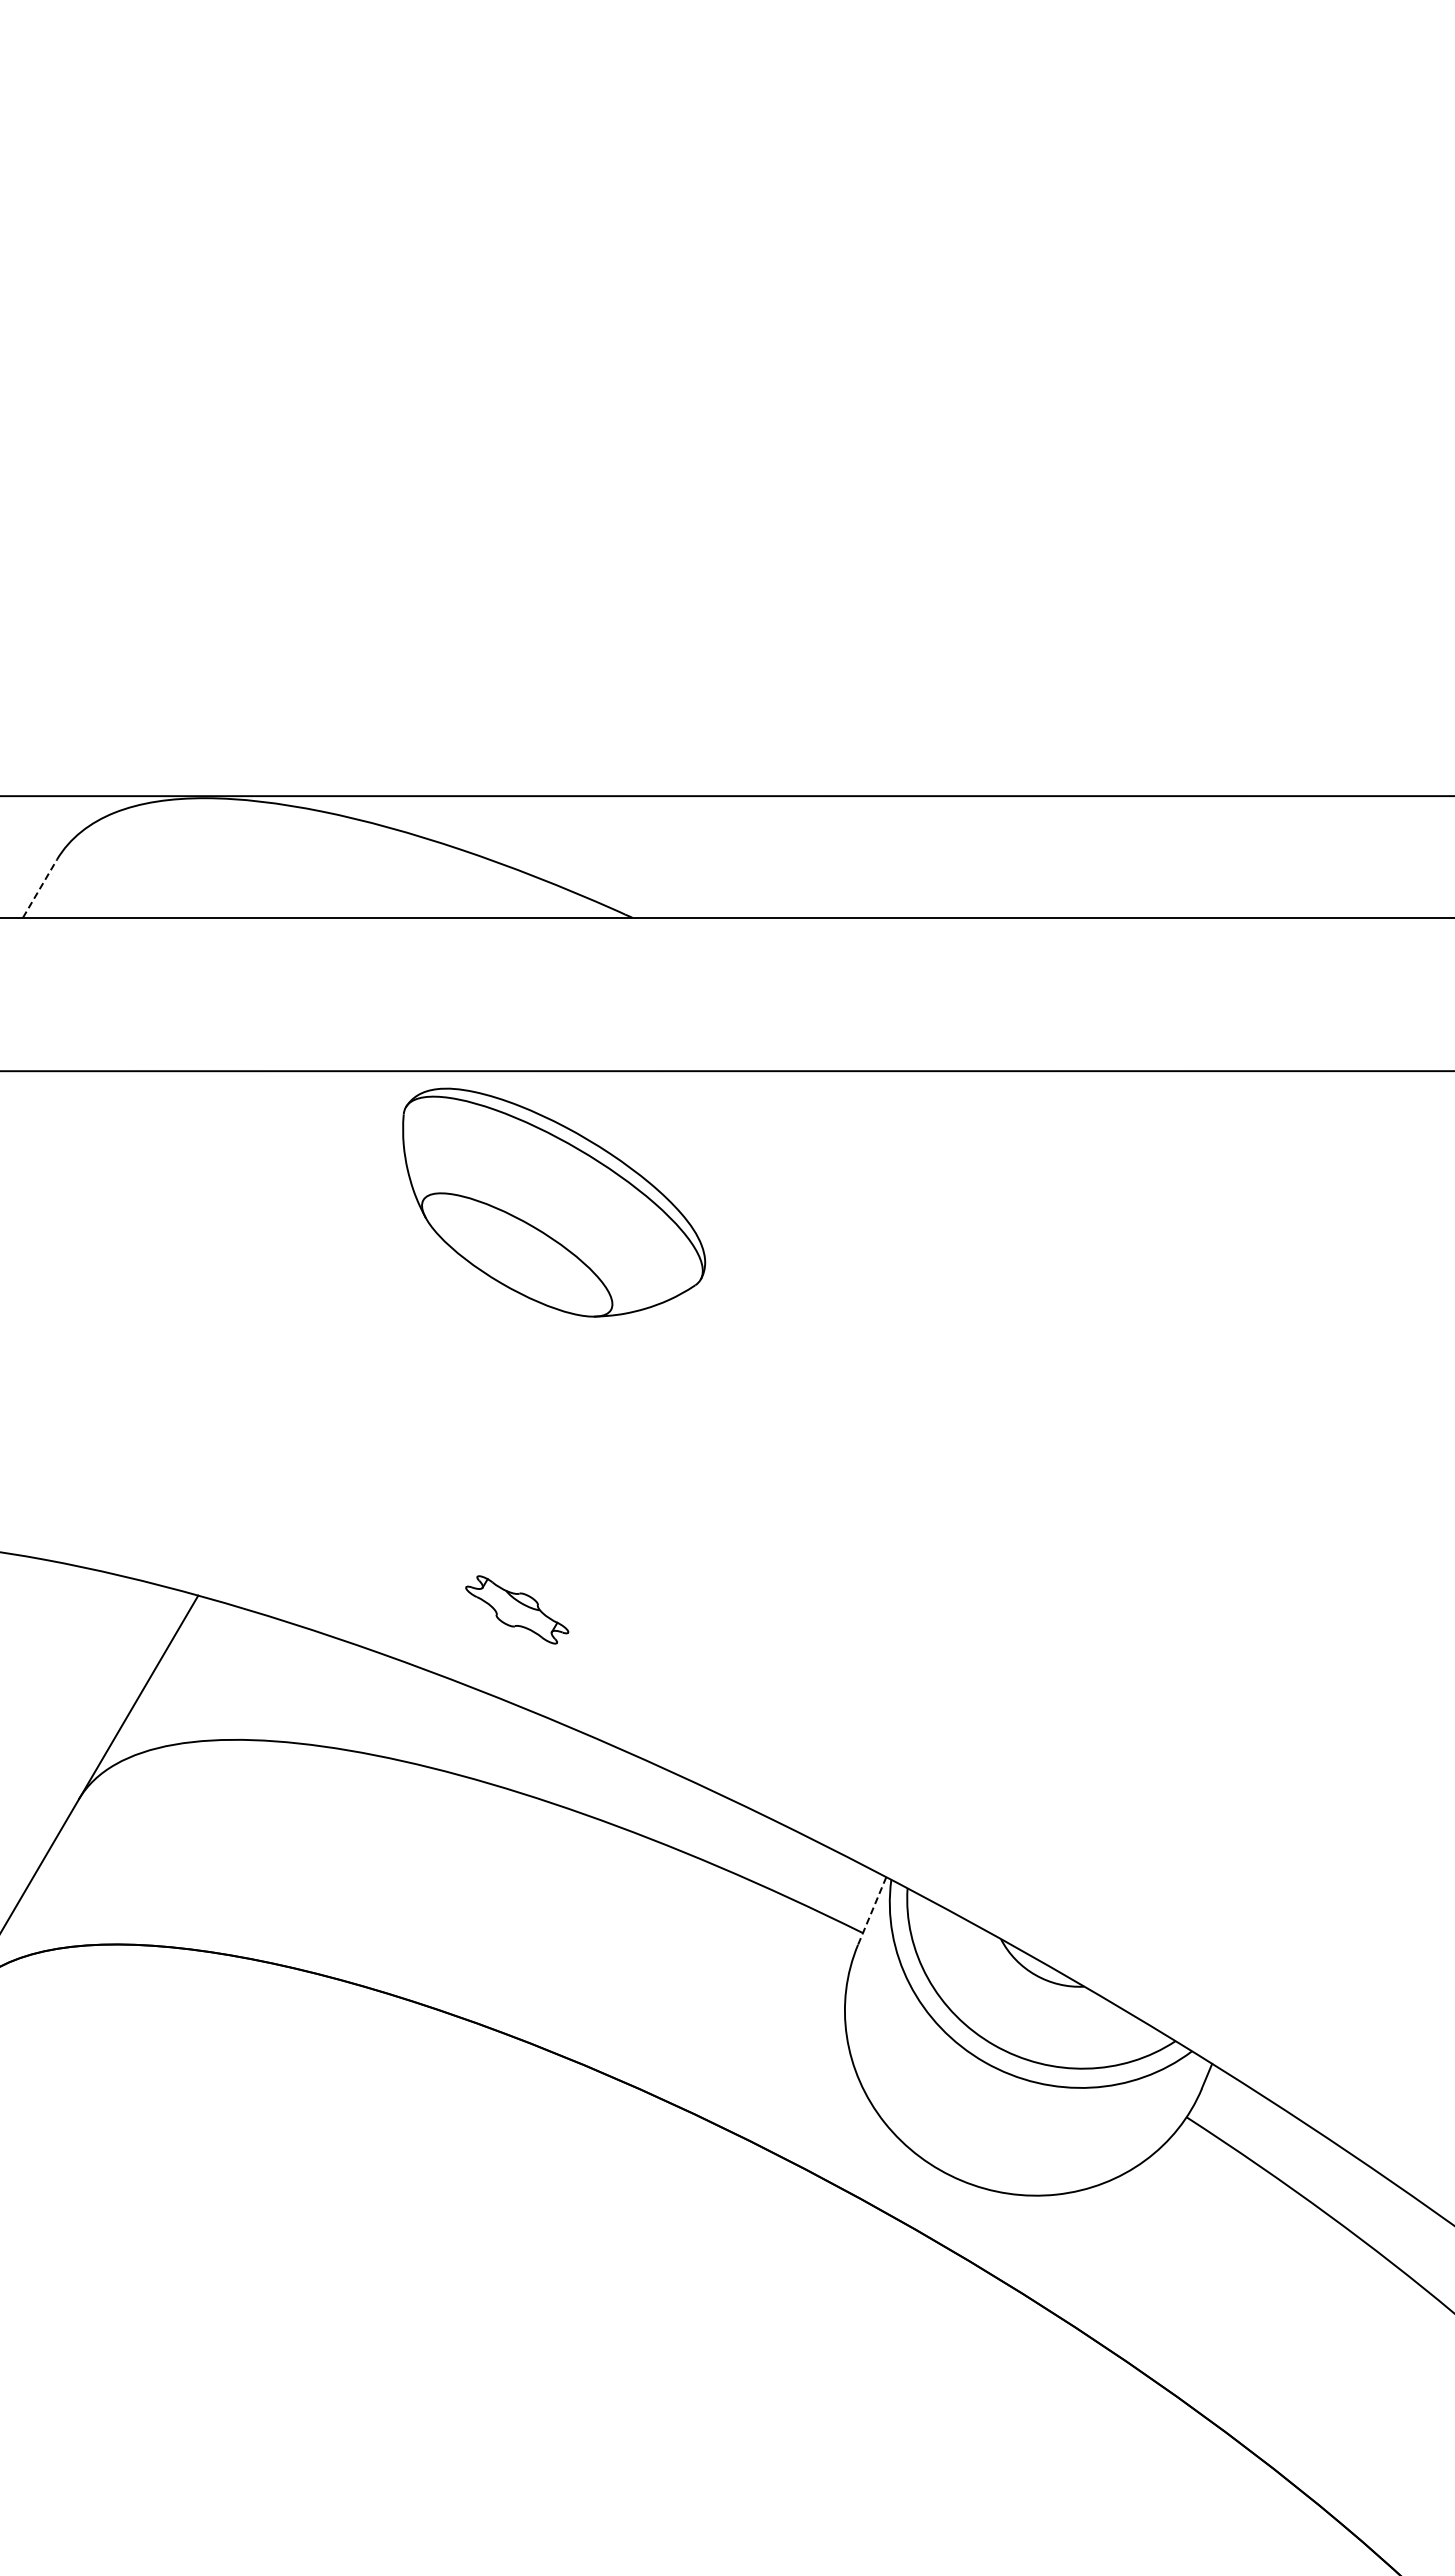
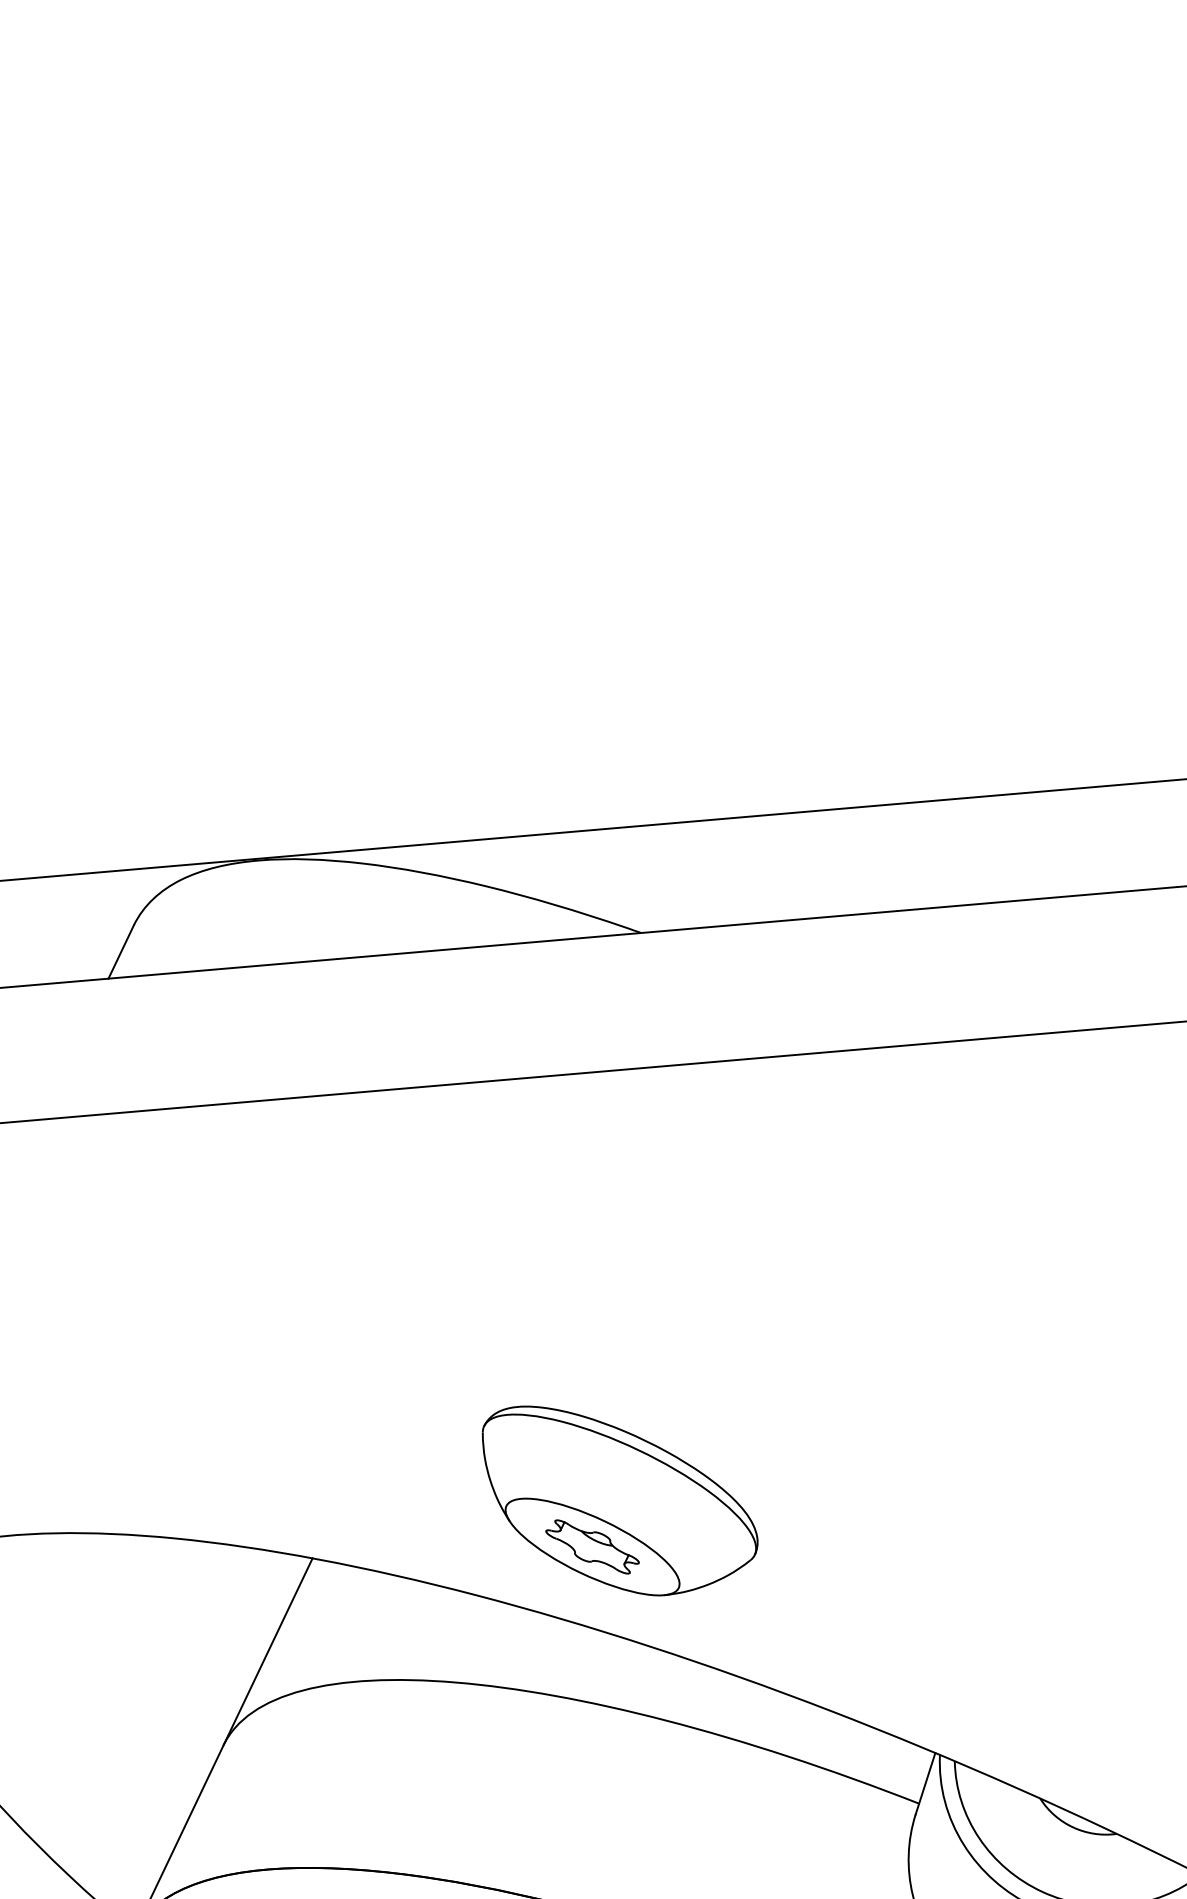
line: (40, 888) -> (121, 951), dashed -> solid
part: (554, 1202) -> (621, 1498), moved
line: (872, 1911) -> (925, 1784), dashed -> solid

